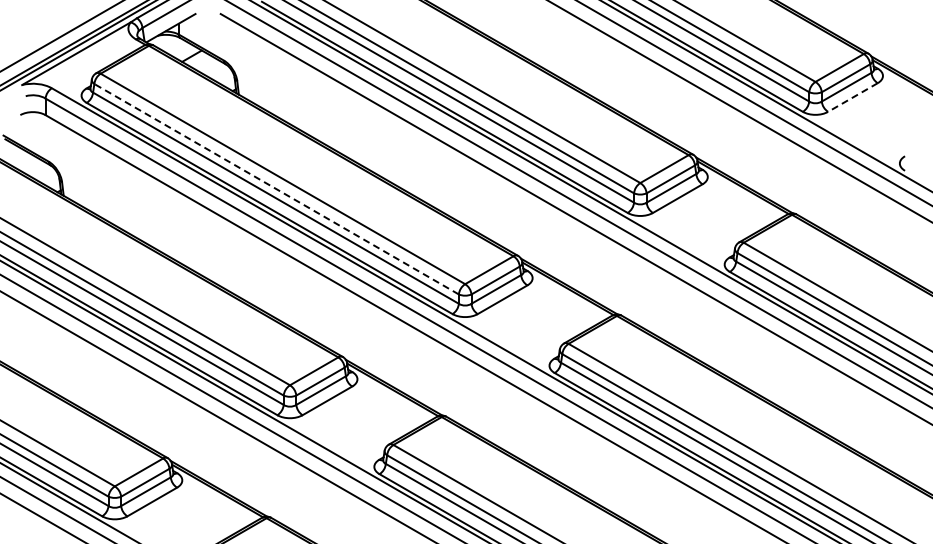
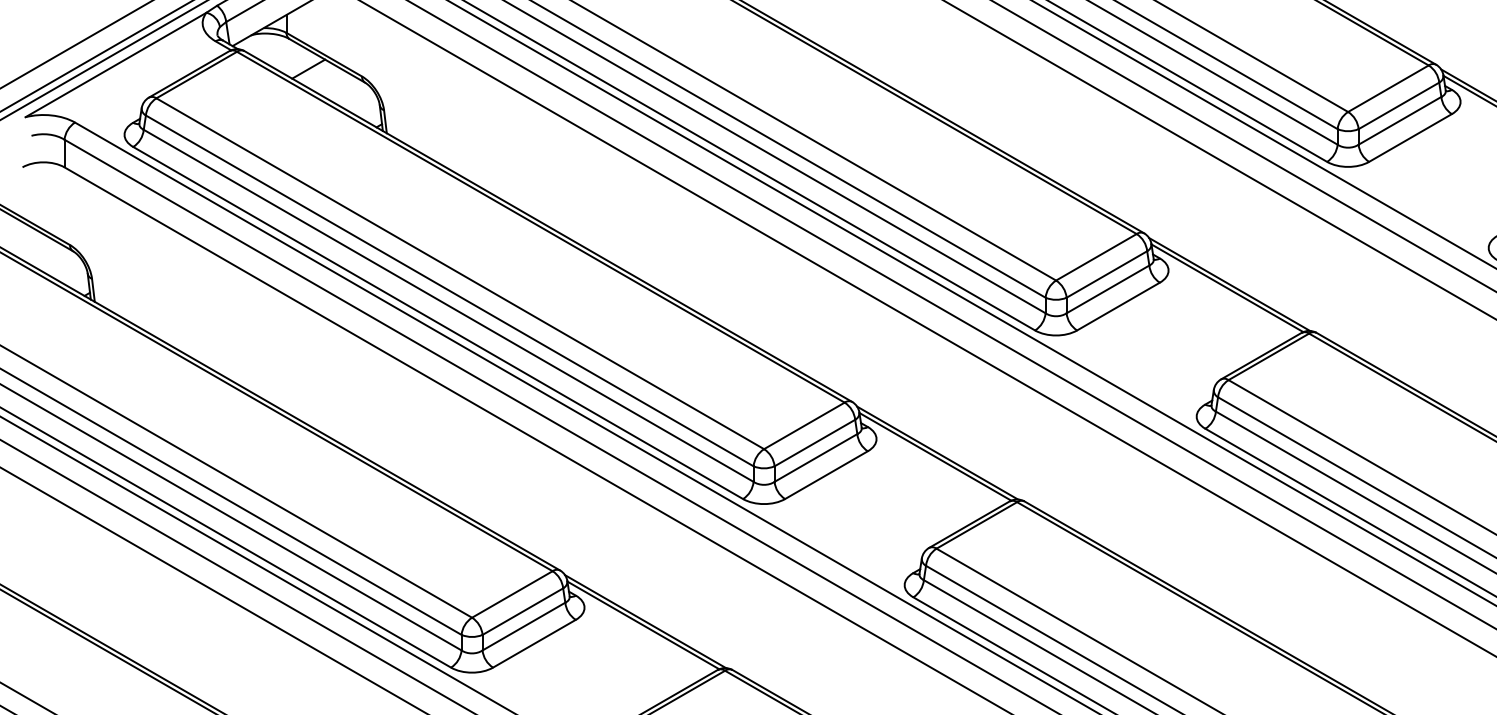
line: (852, 97) -> (1409, 137), dashed -> solid
line: (276, 189) -> (449, 291), dashed -> solid

